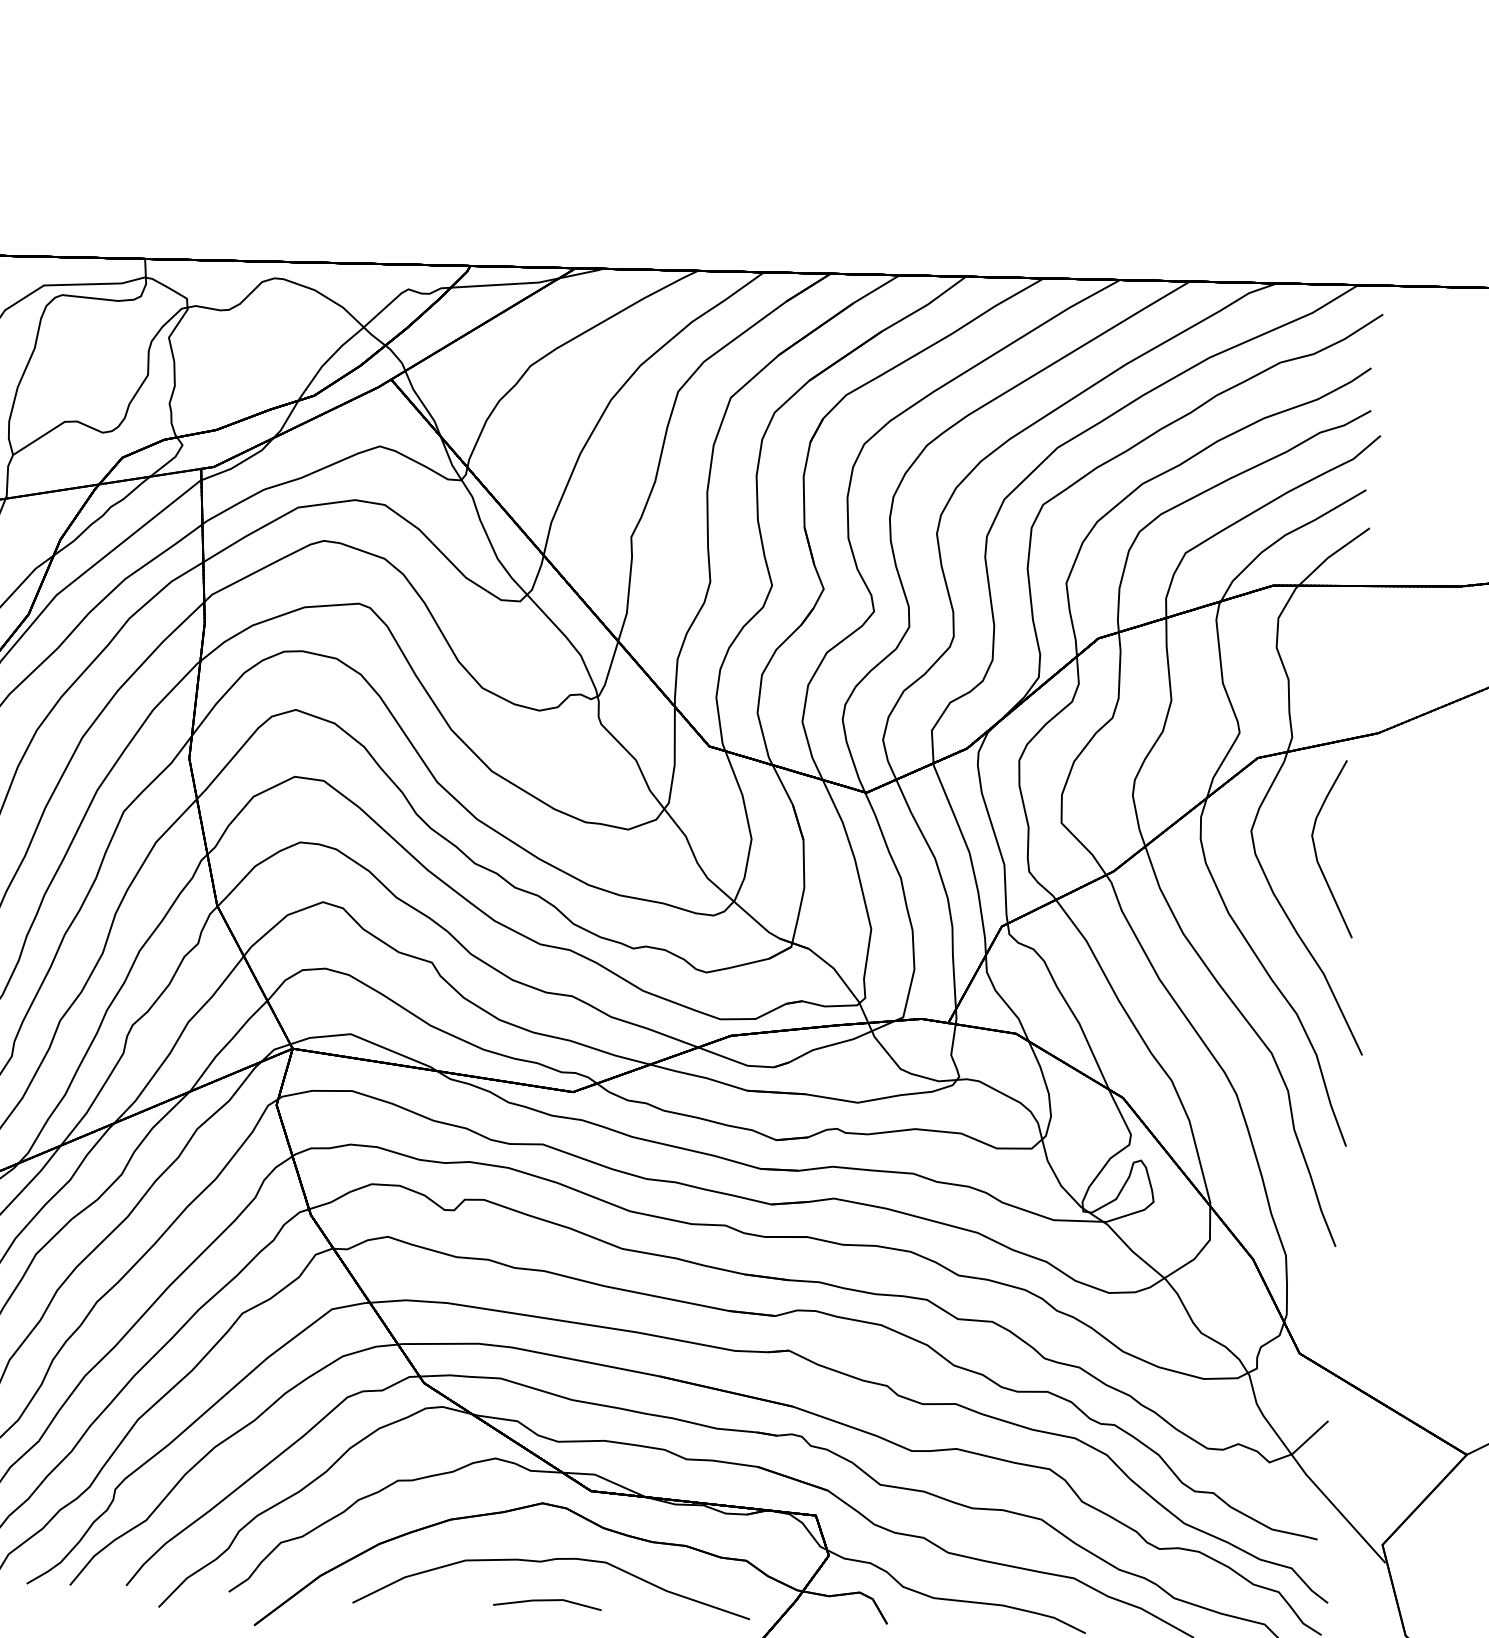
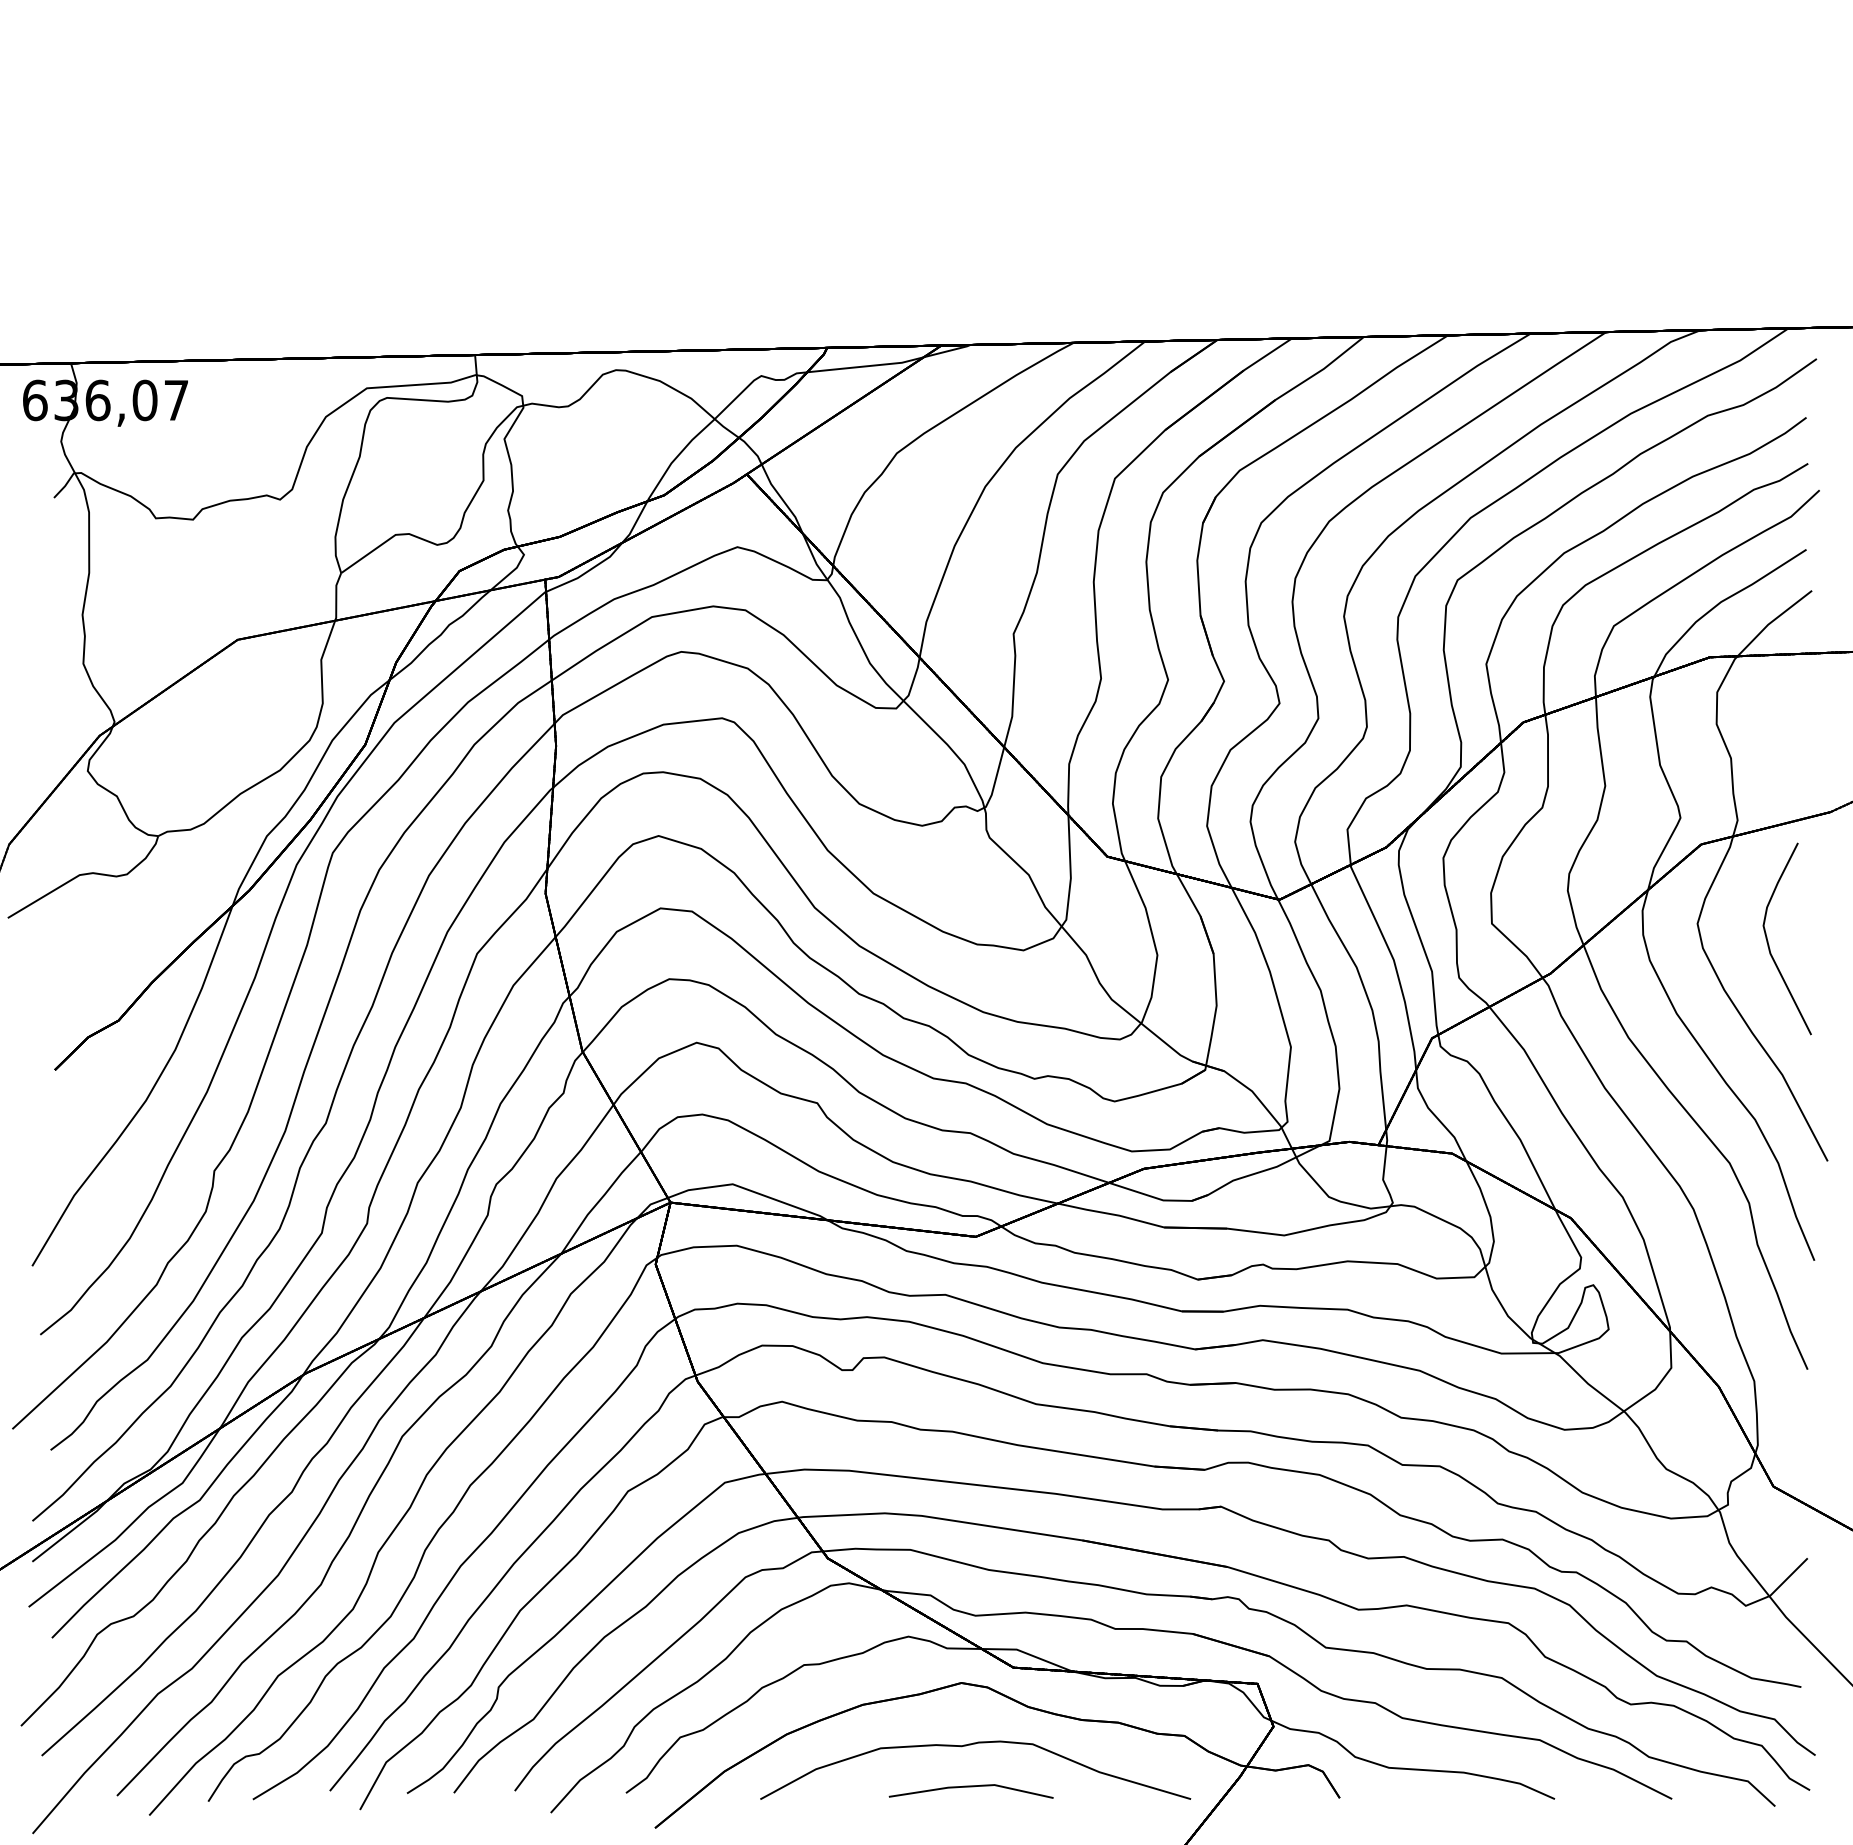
part: (547, 1602) -> (971, 1790), size x1.4

